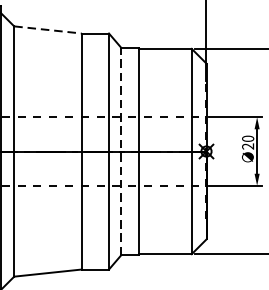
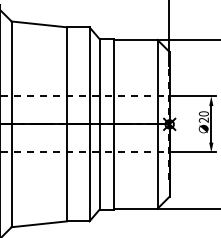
line: (48, 30) -> (39, 24), dashed -> solid
line: (121, 150) -> (99, 123), dashed -> solid

